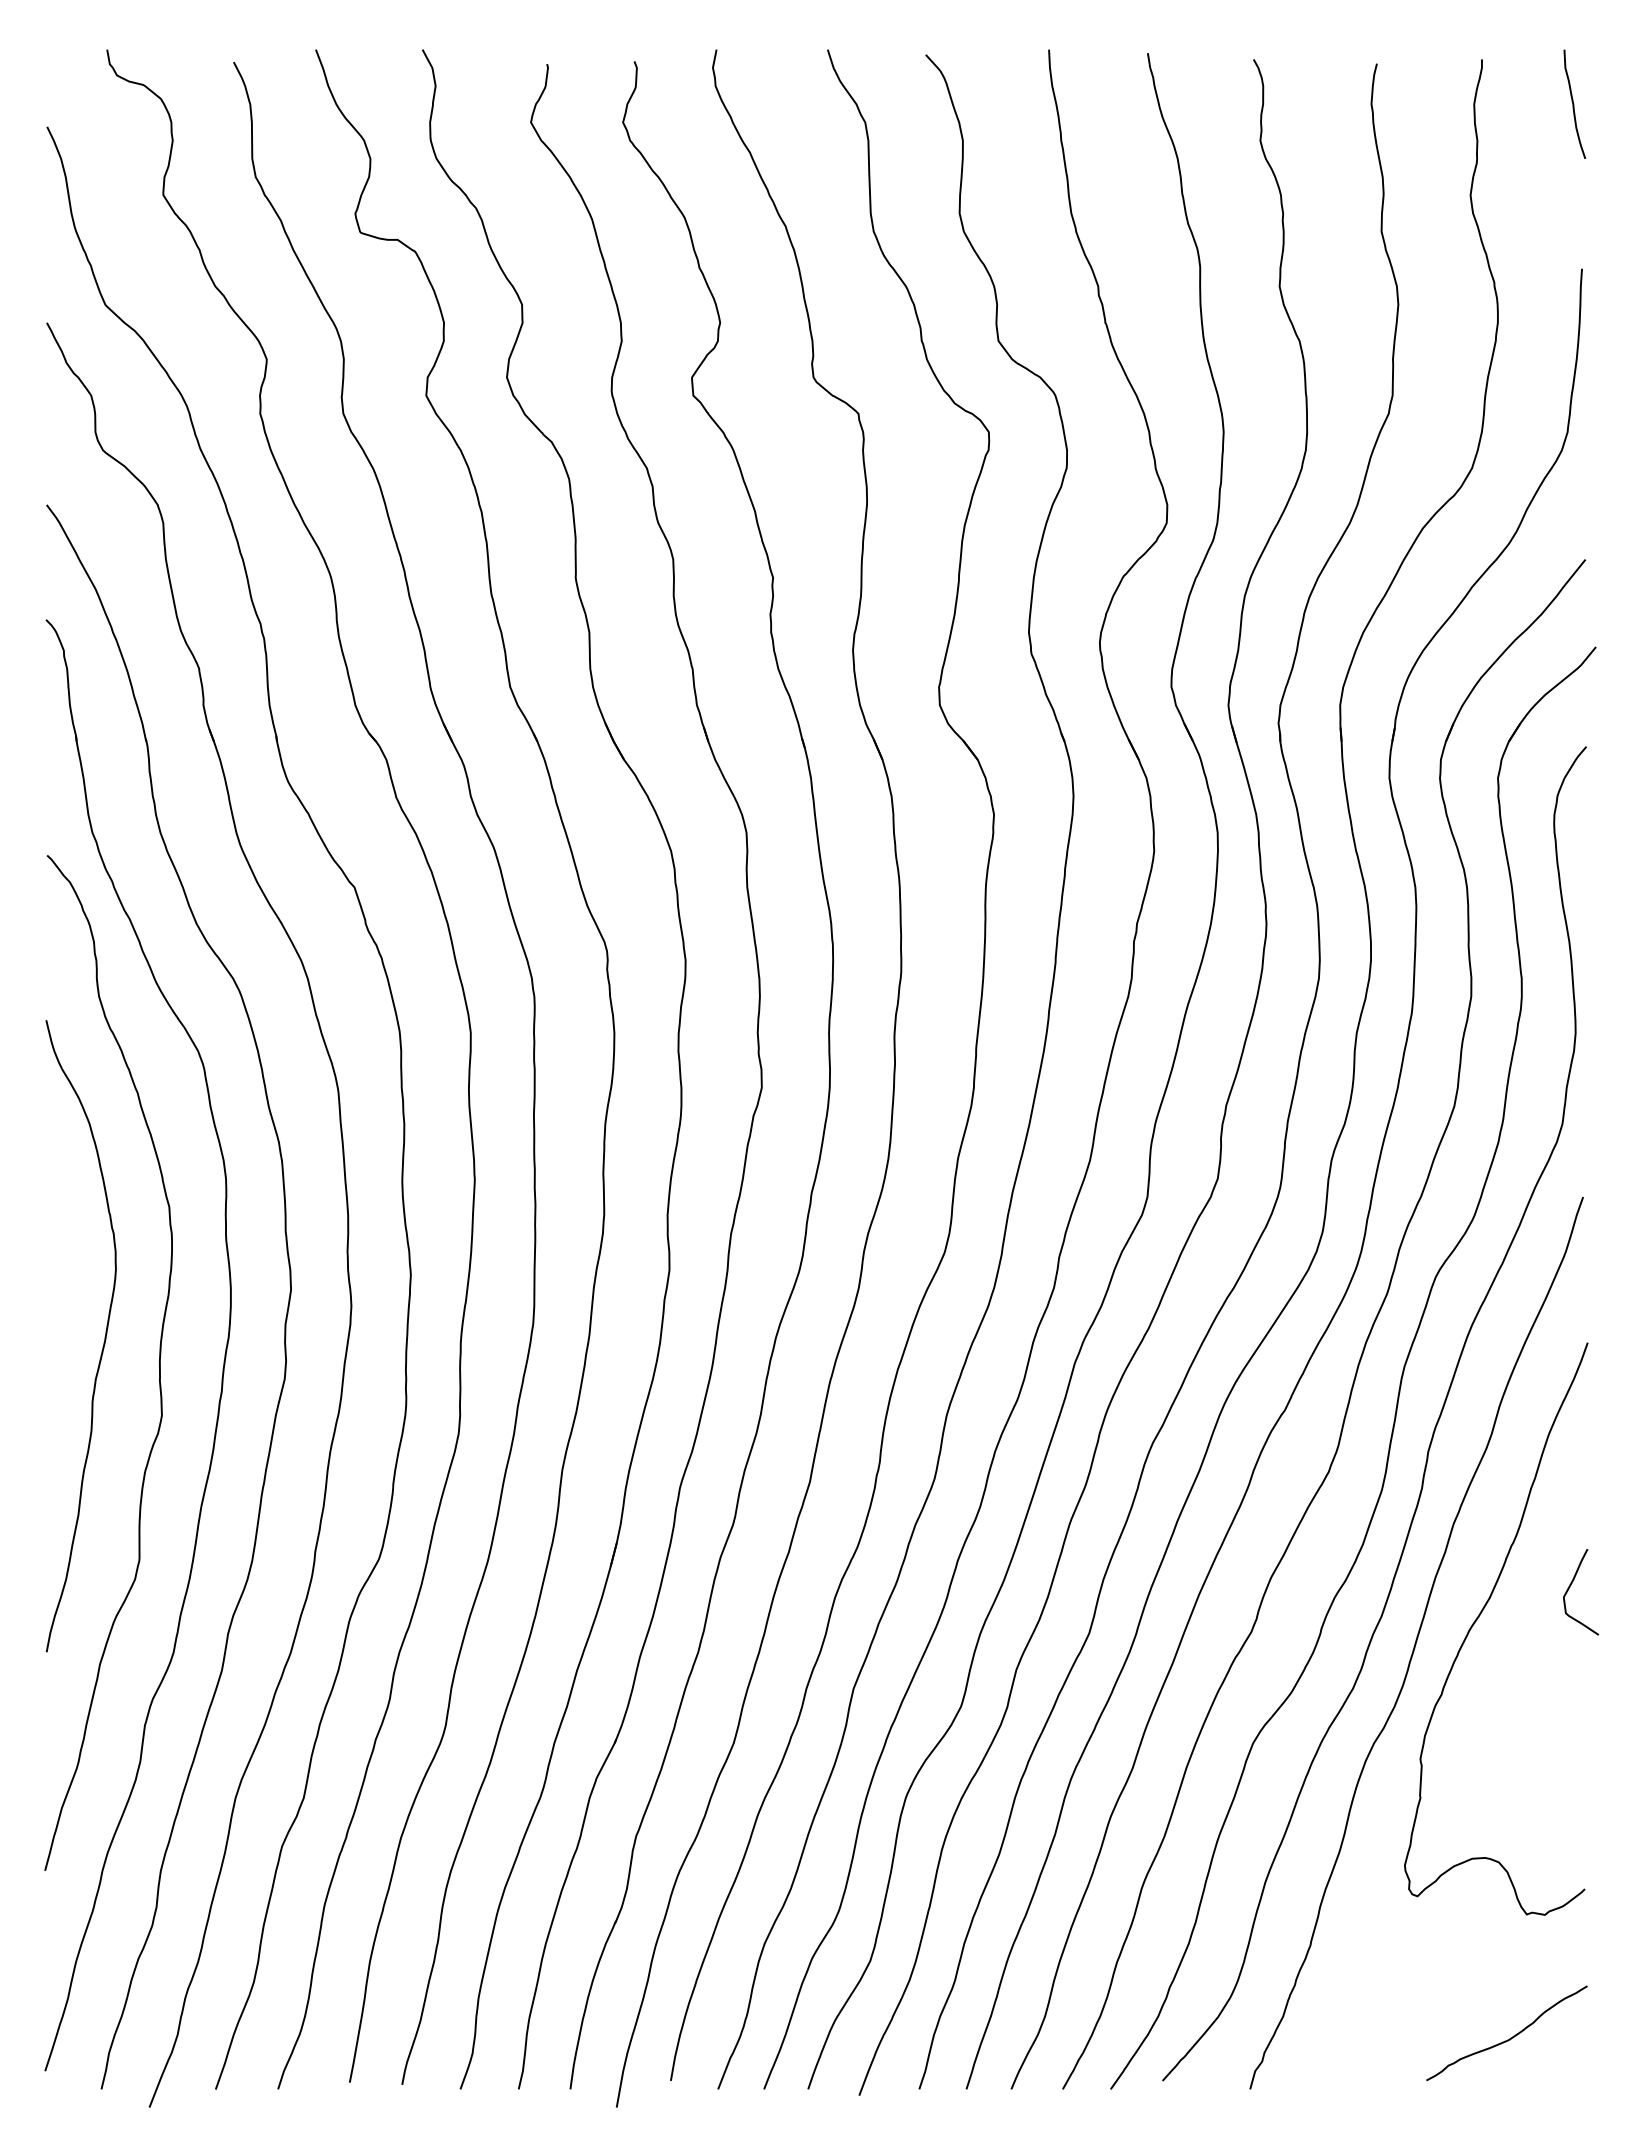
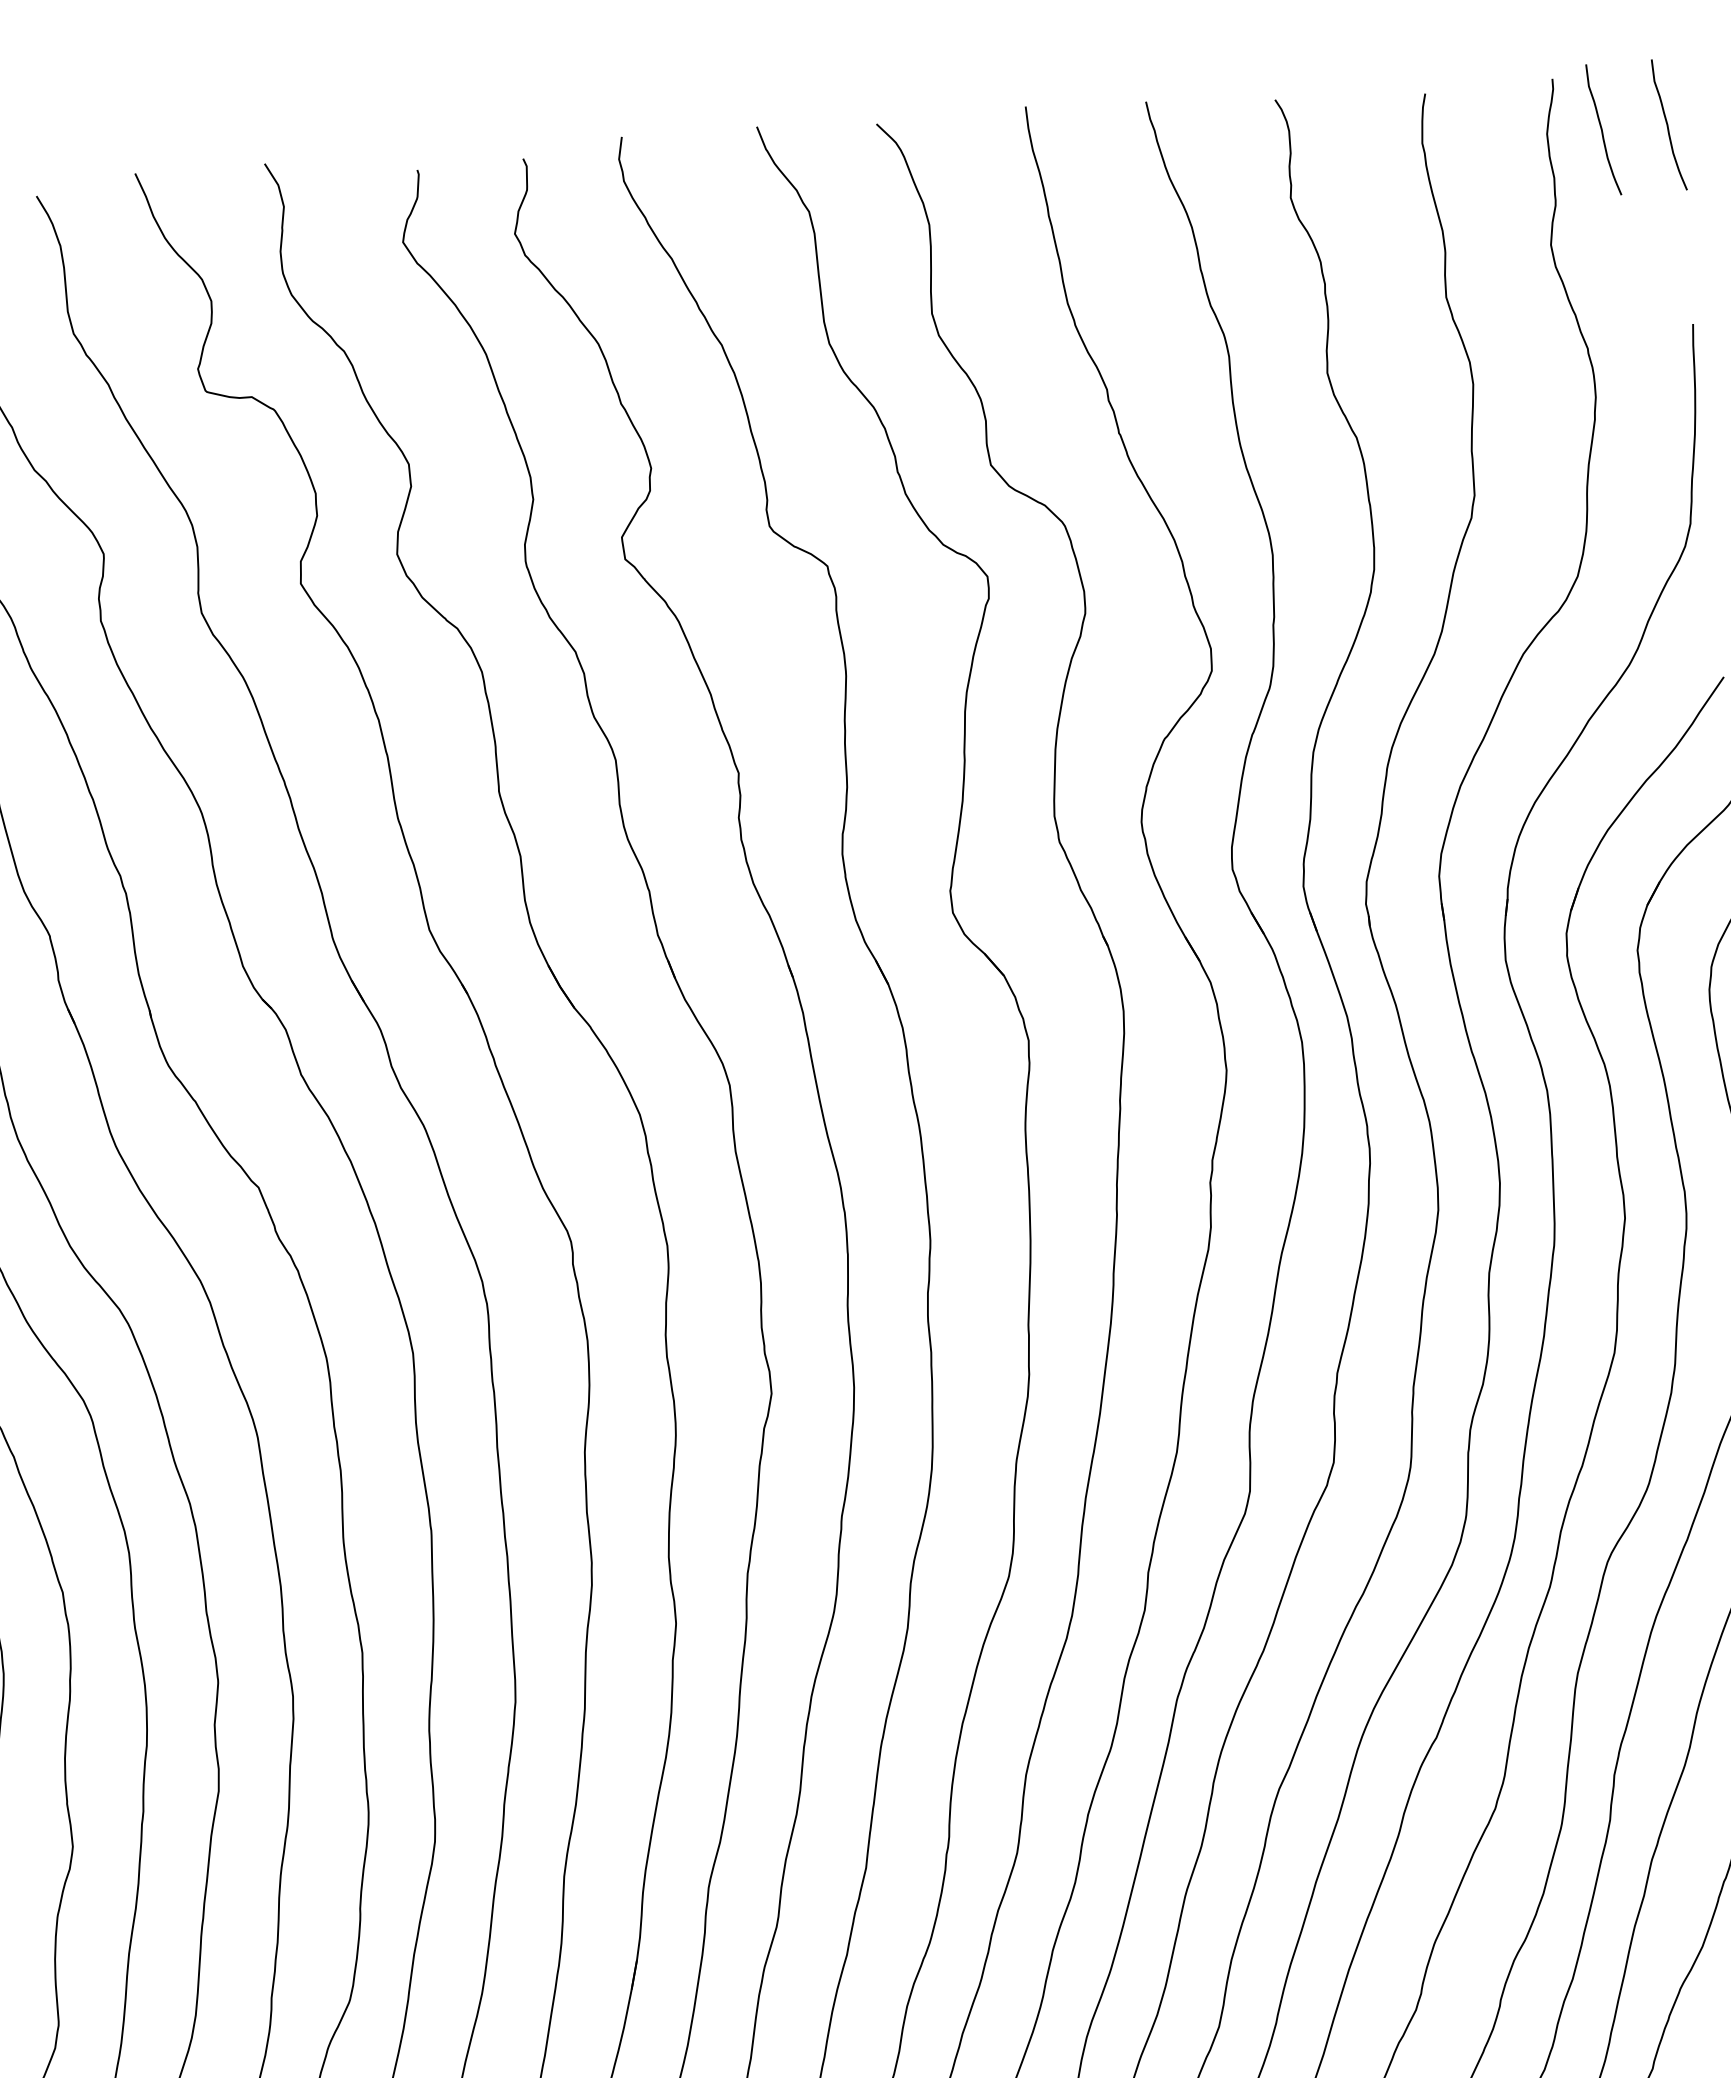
curve: (1520, 103) -> (1603, 128), added

